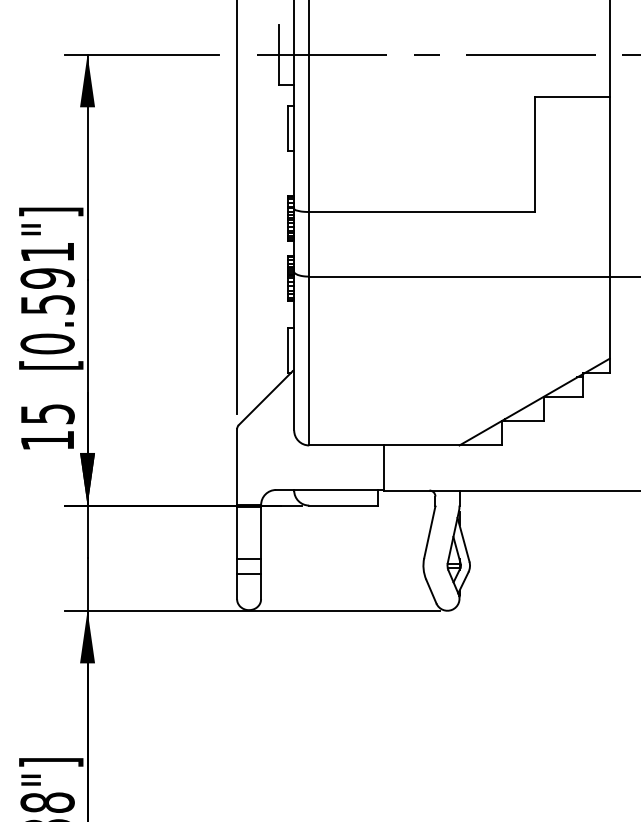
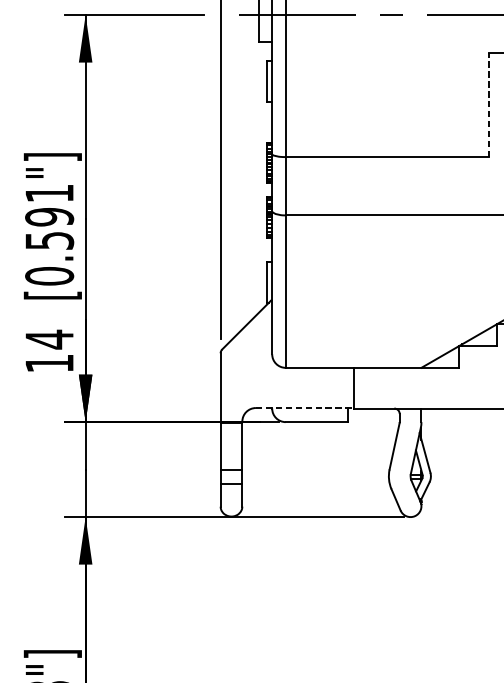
line: (534, 154) -> (489, 105), solid -> dashed
text: (47, 414) -> (49, 339), 15 -> 14
line: (330, 489) -> (304, 407), solid -> dashed

